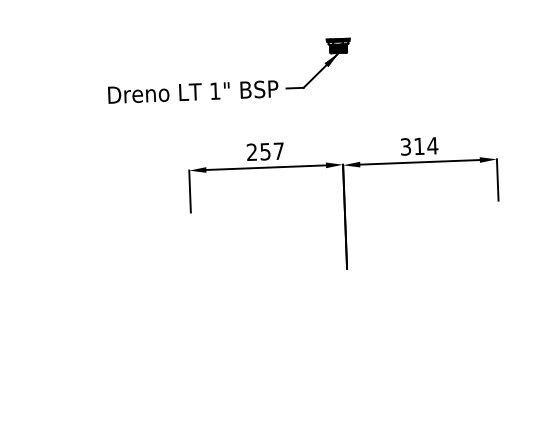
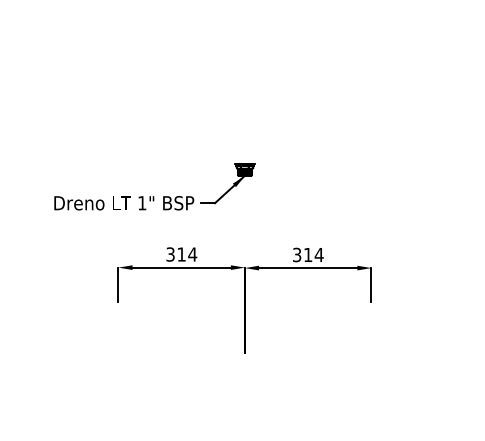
text: (265, 151) -> (181, 254), 257 -> 314

